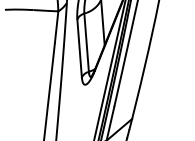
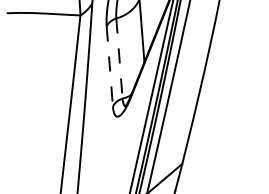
line: (86, 43) -> (119, 59), solid -> dashed
line: (79, 49) -> (109, 67), solid -> dashed

